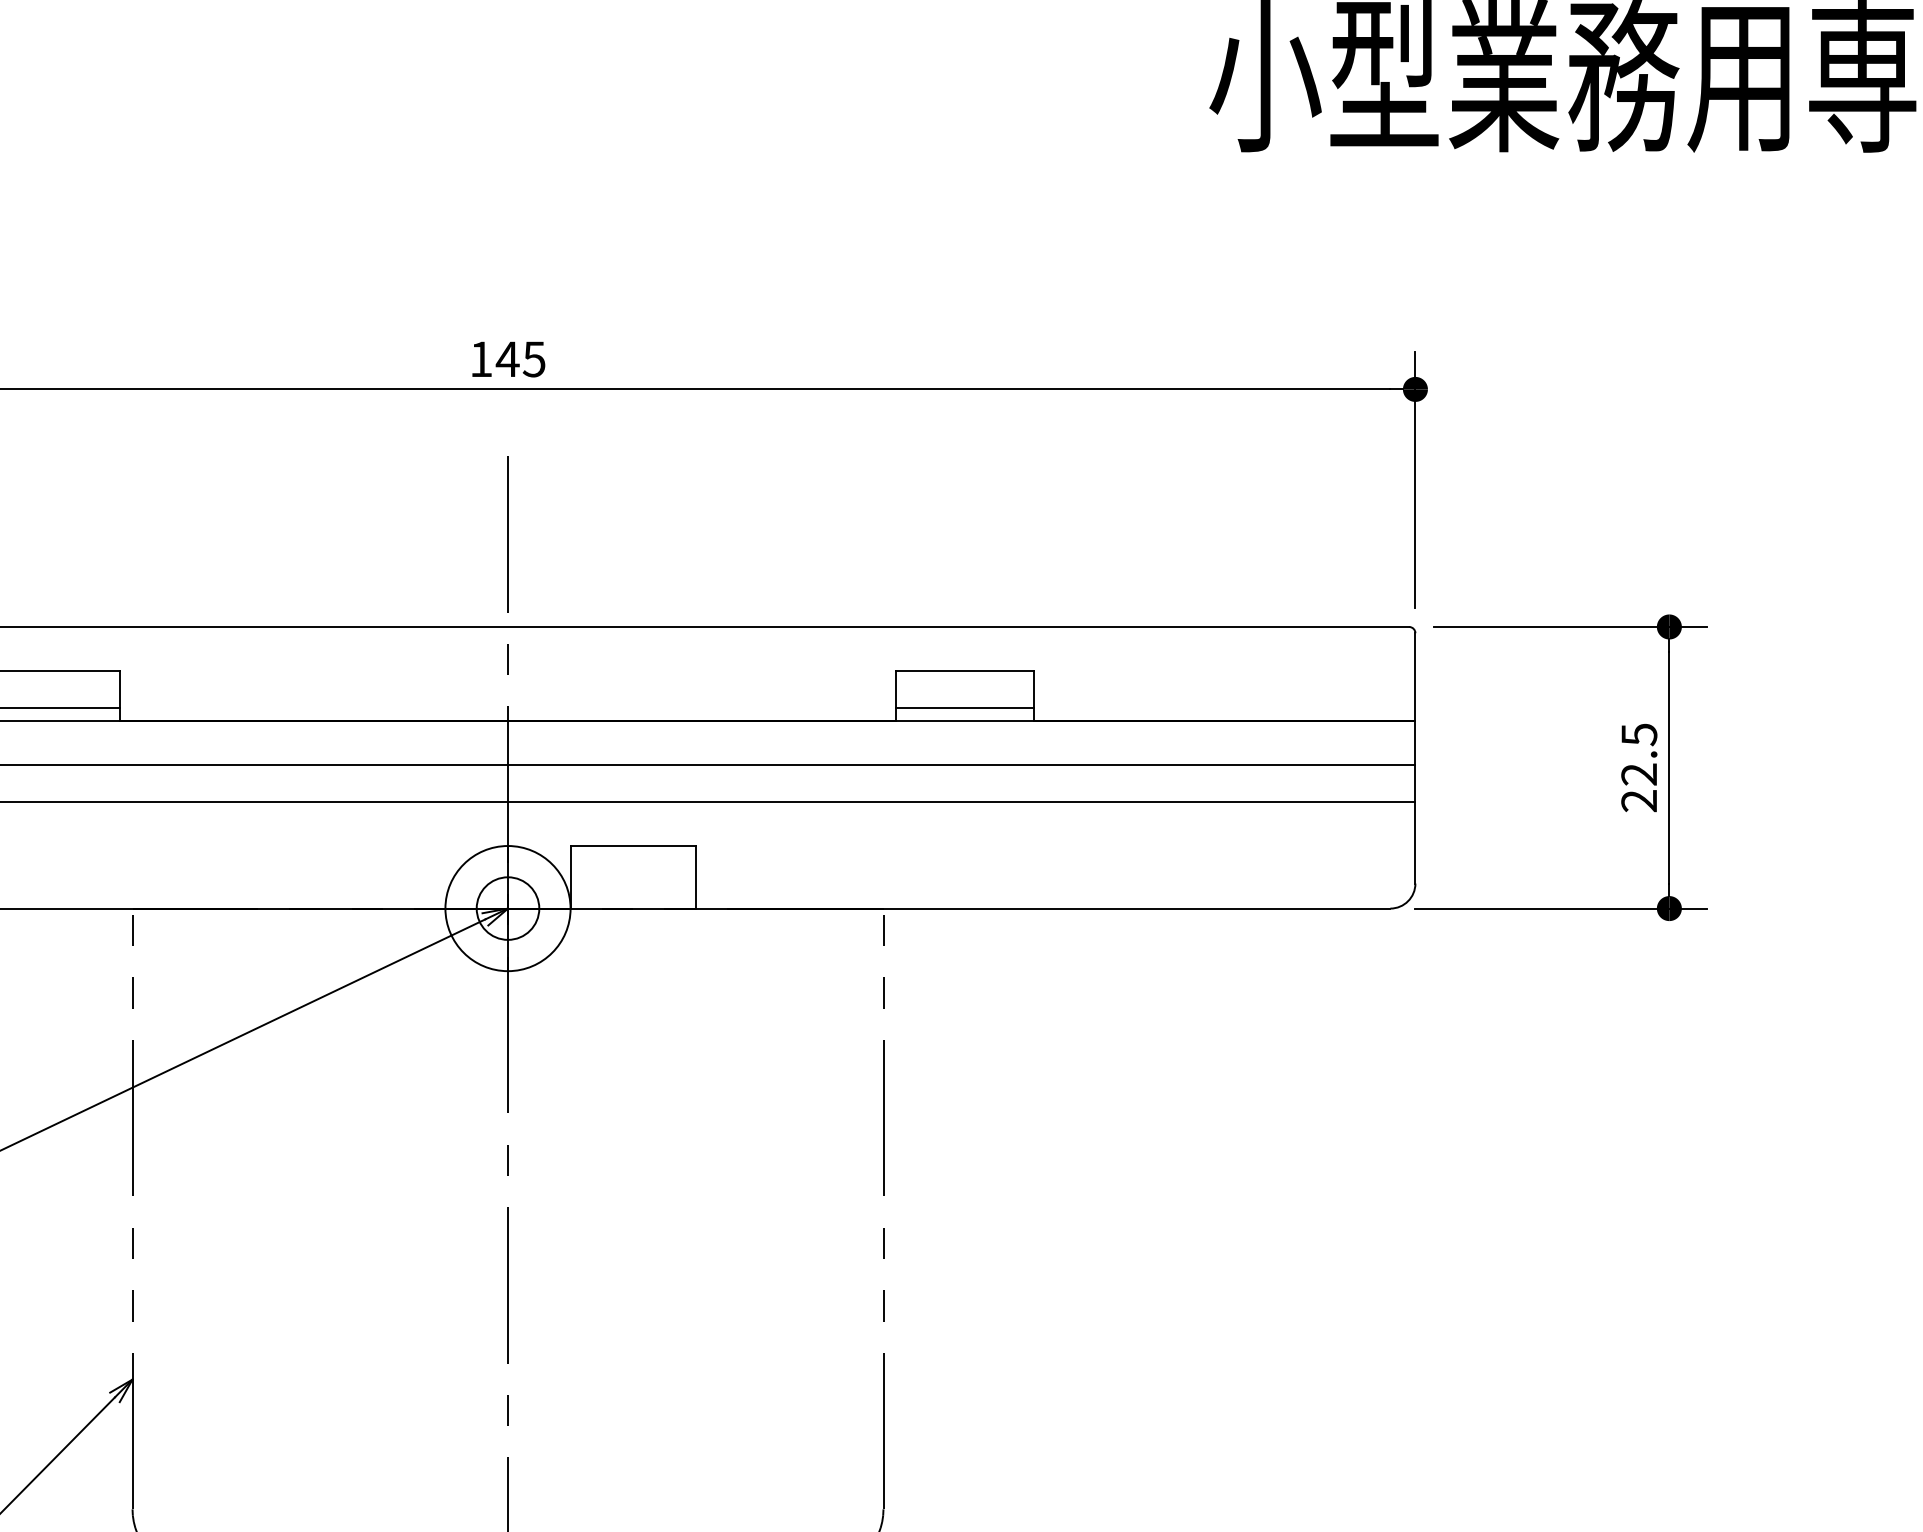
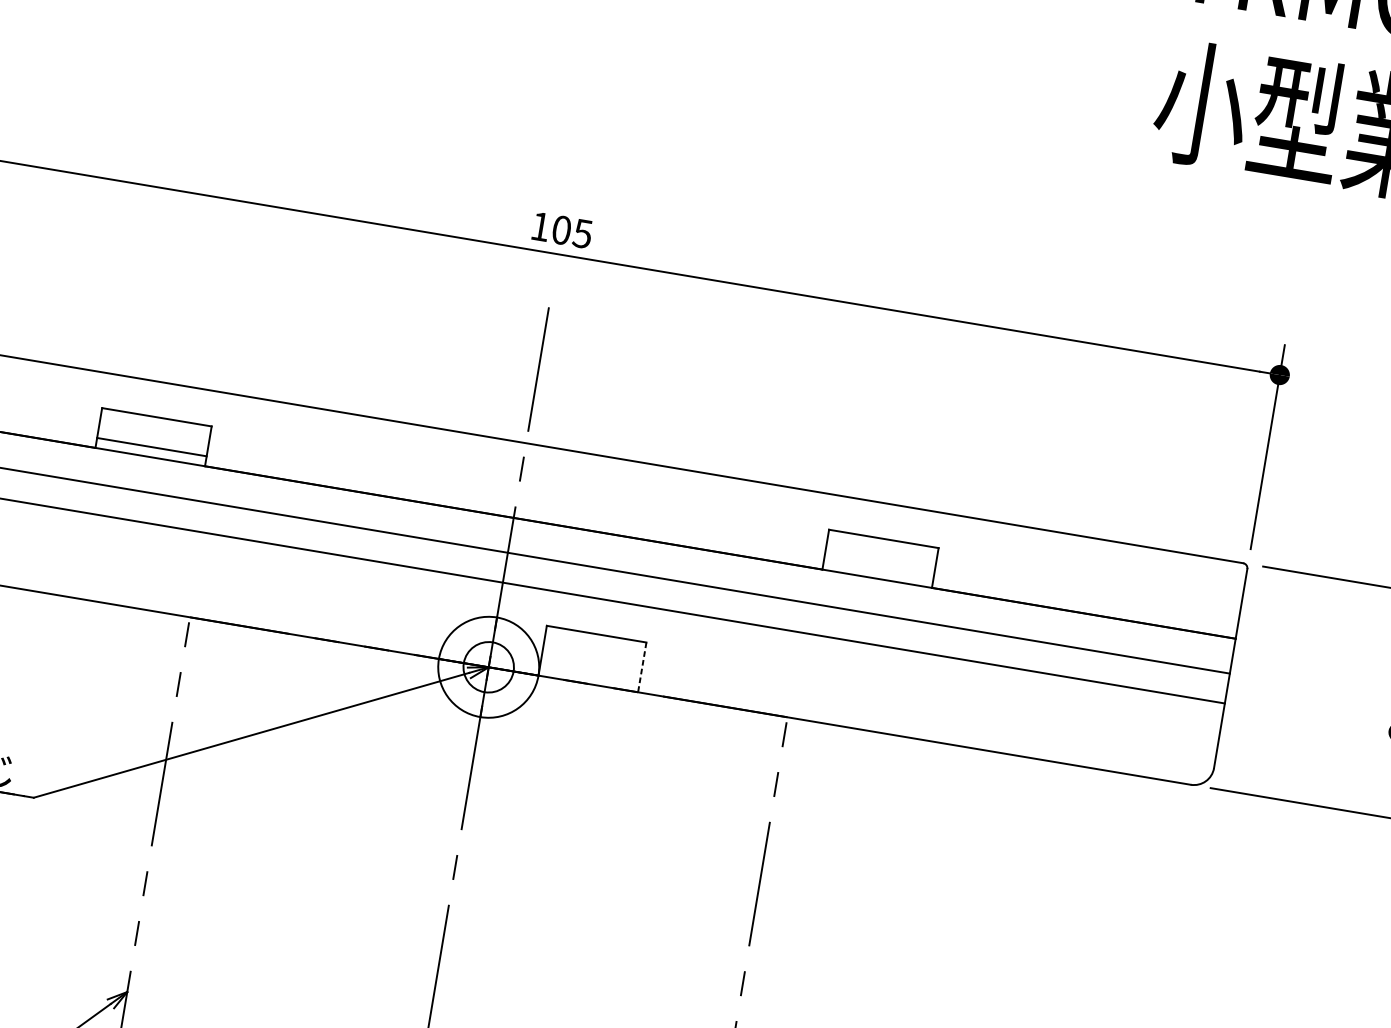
text: (507, 359) -> (561, 230), 145 -> 105
line: (964, 708) -> (878, 568), removed
line: (695, 877) -> (642, 667), solid -> dashed

